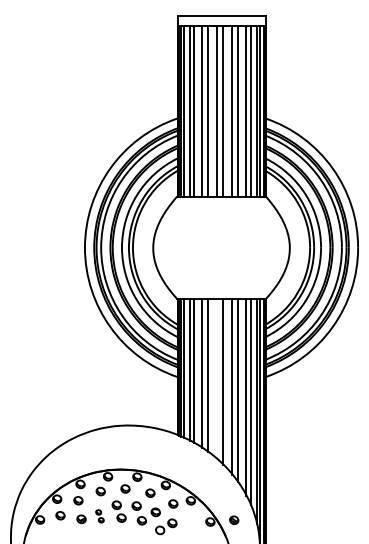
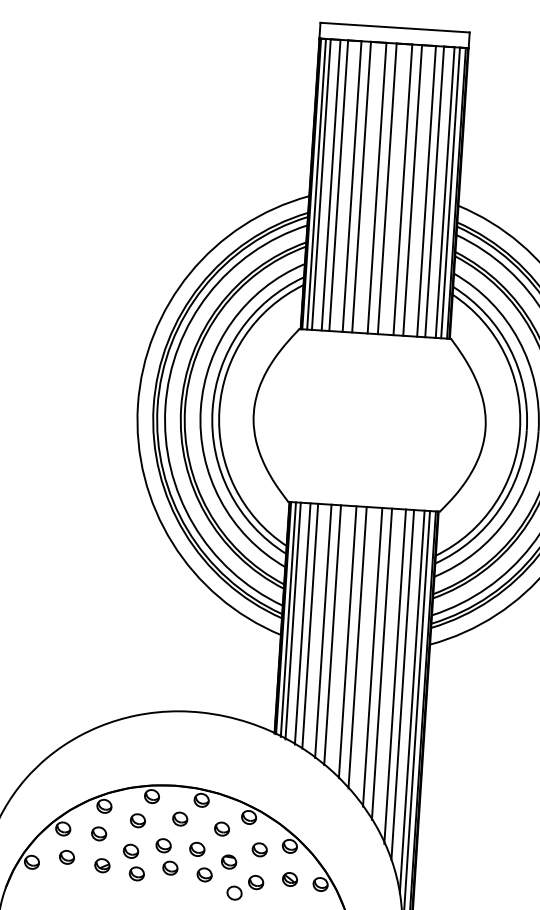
line: (217, 378) -> (348, 641), added
part: (99, 516) -> (133, 862), size x1.67
part: (234, 519) -> (290, 878), moved

